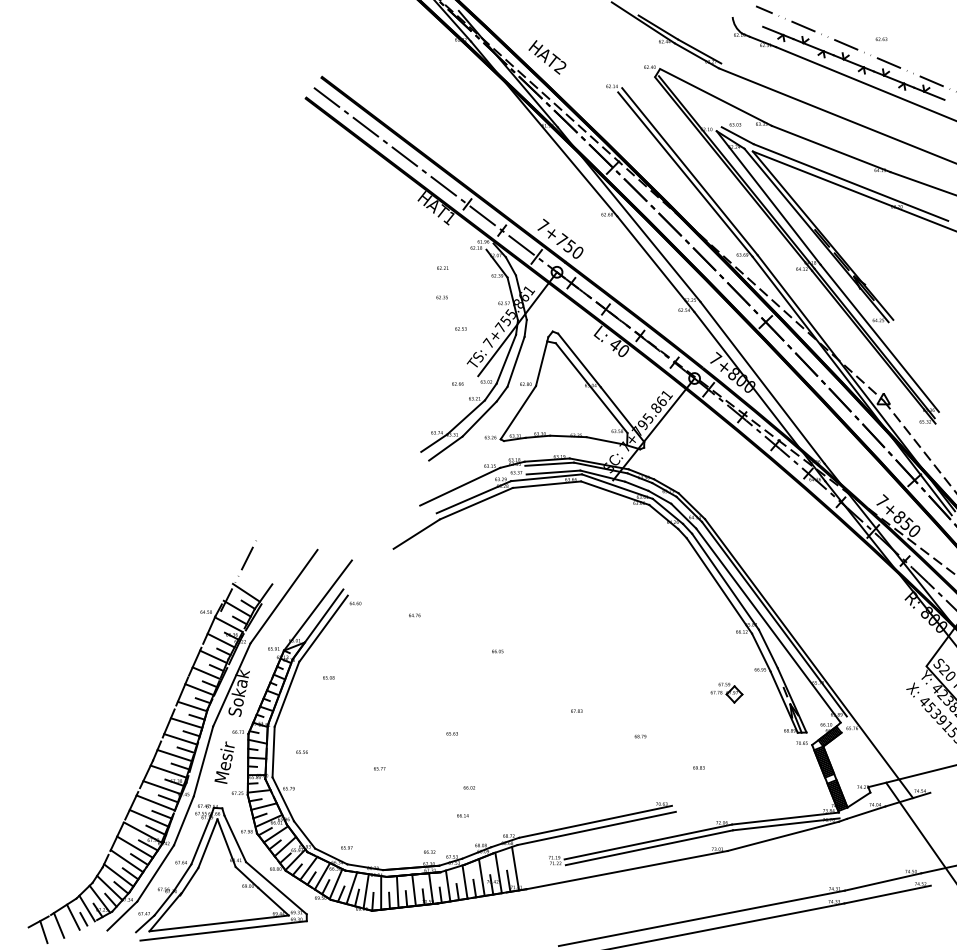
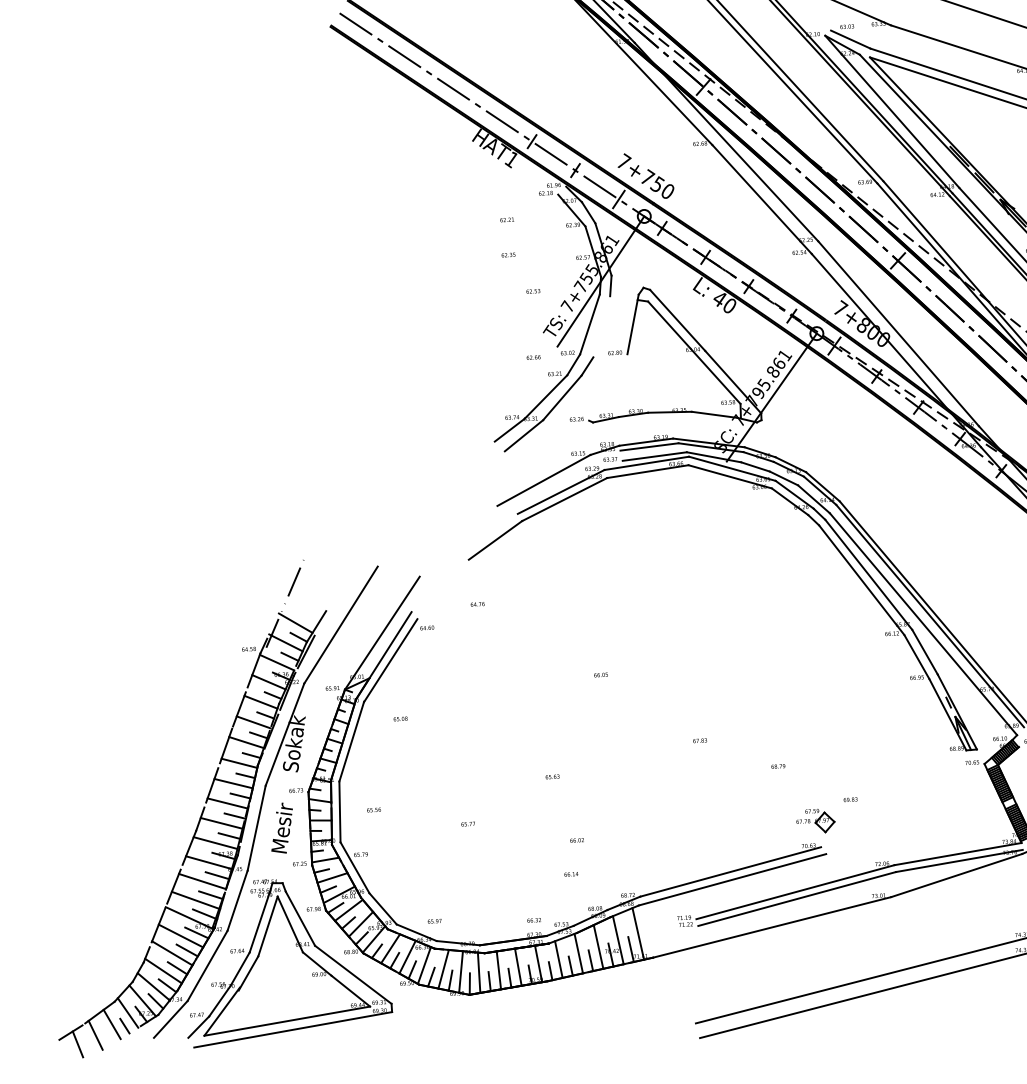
line: (515, 361) -> (601, 326), removed
line: (518, 412) -> (608, 387), removed
text: (414, 615) -> (477, 604), moved
part: (726, 692) -> (815, 820), moved

